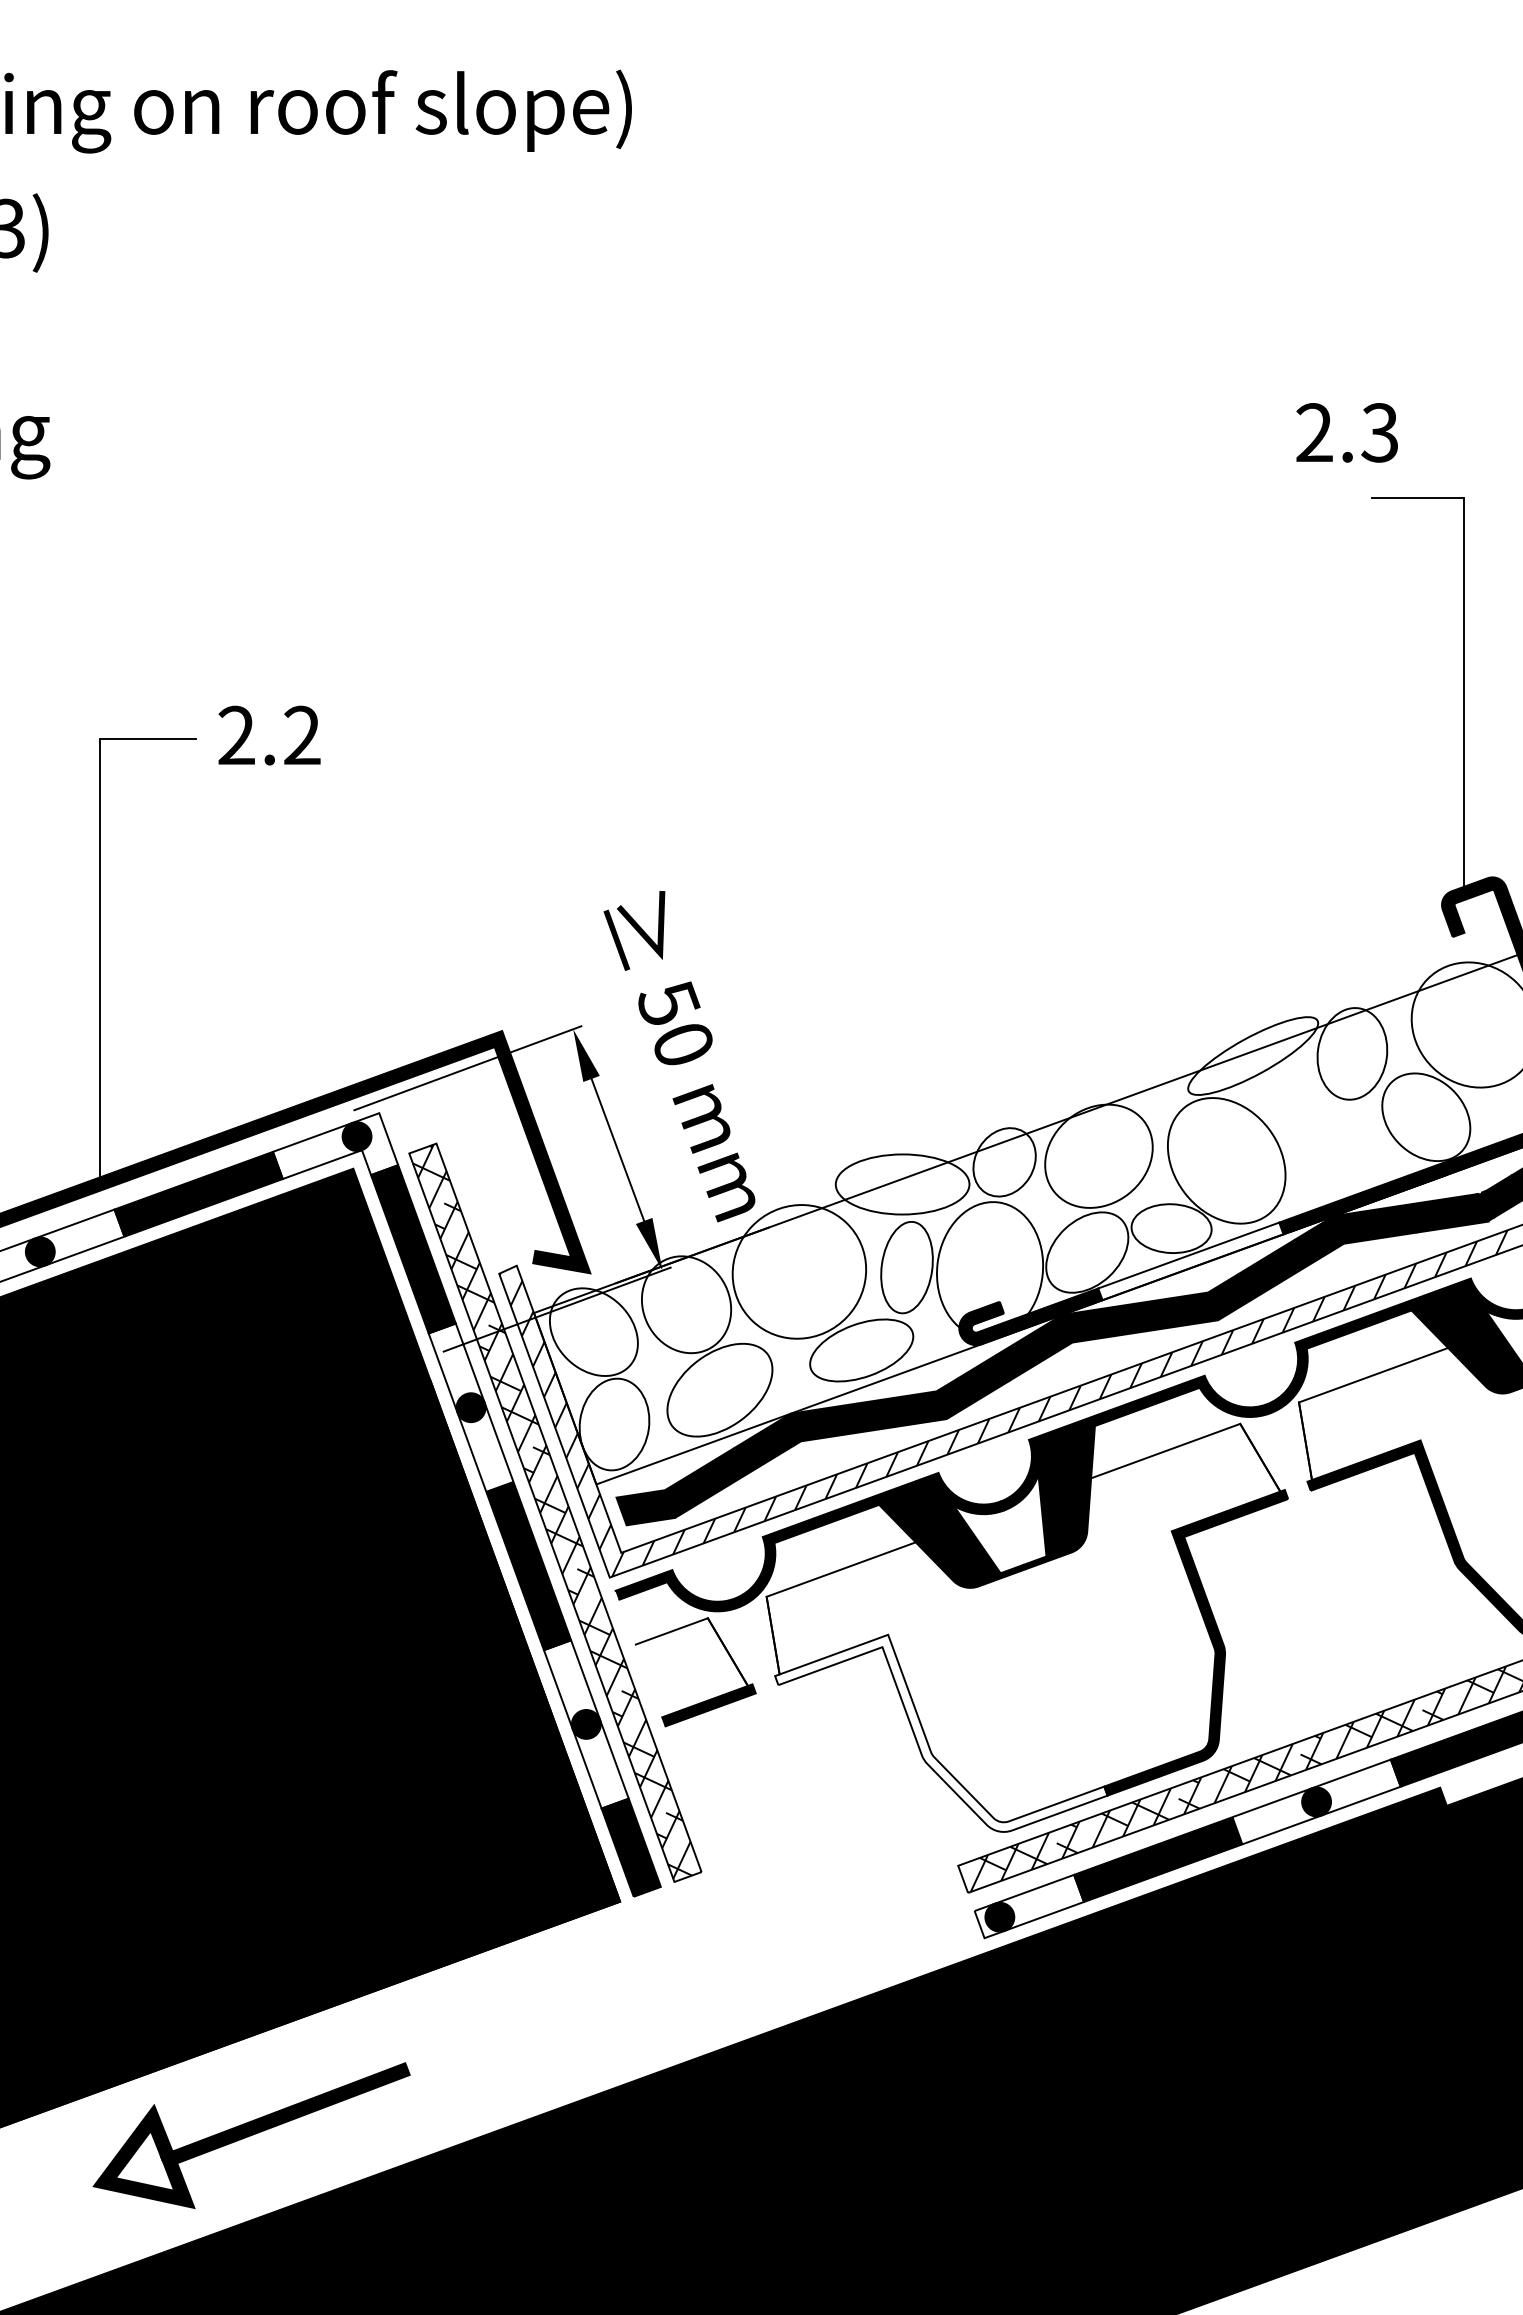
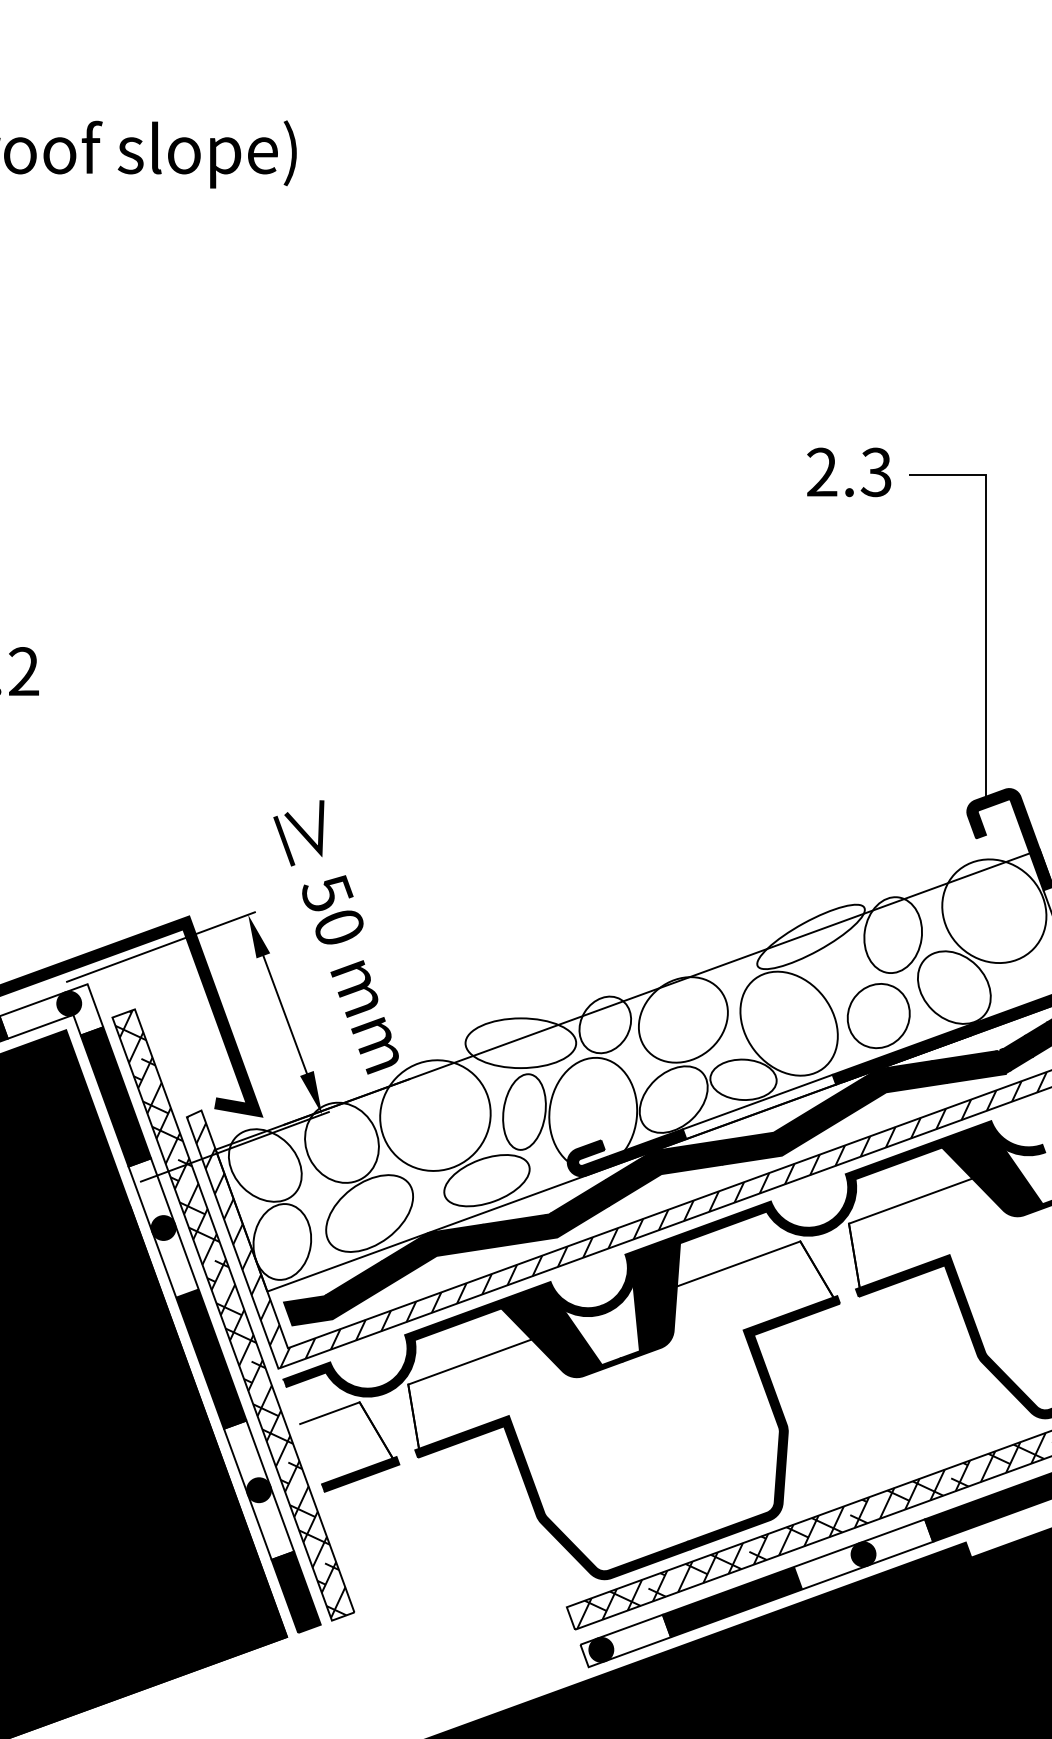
text: (1346, 432) -> (848, 472), moved
part: (1334, 1151) -> (878, 1015), added
fill: (941, 1732) -> (553, 1496), added

